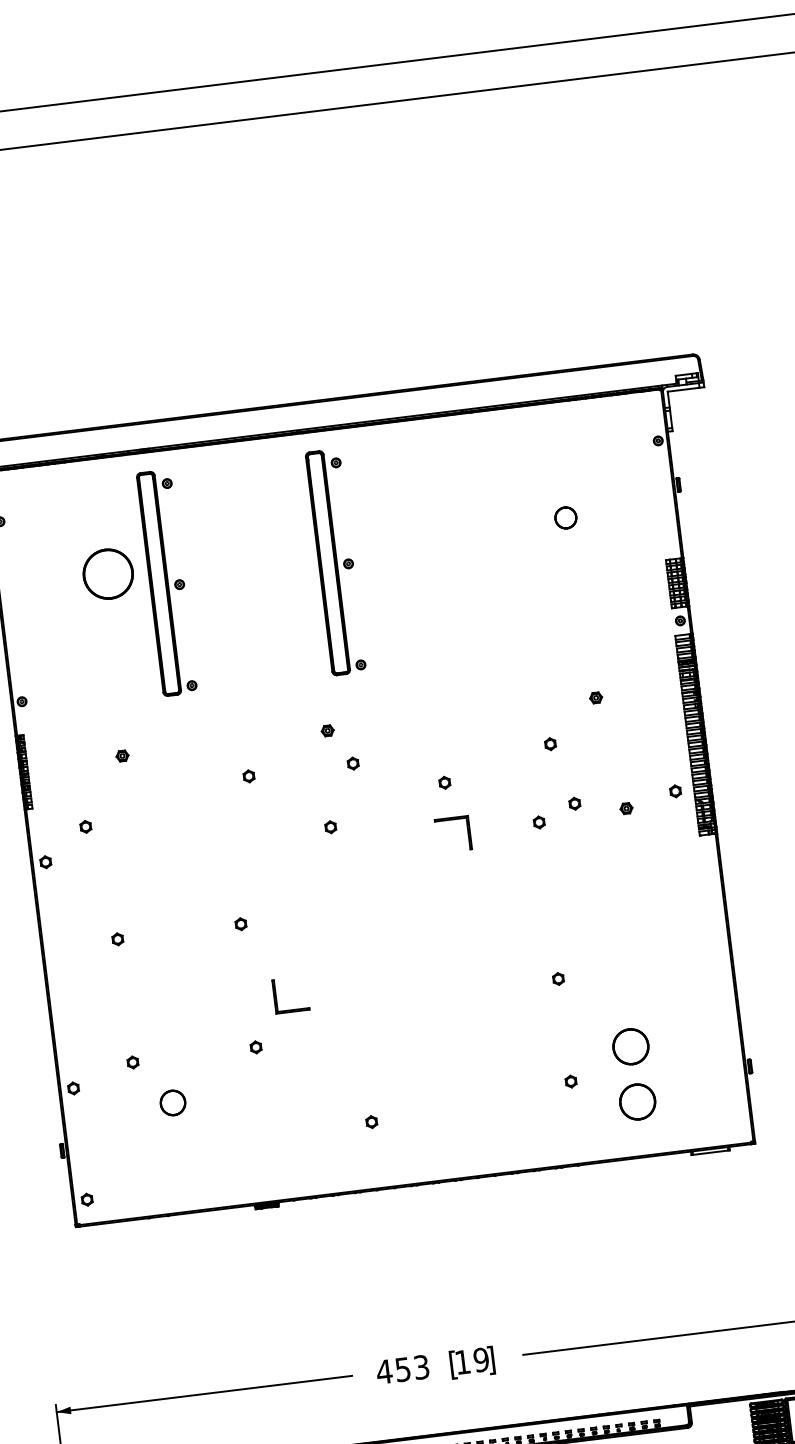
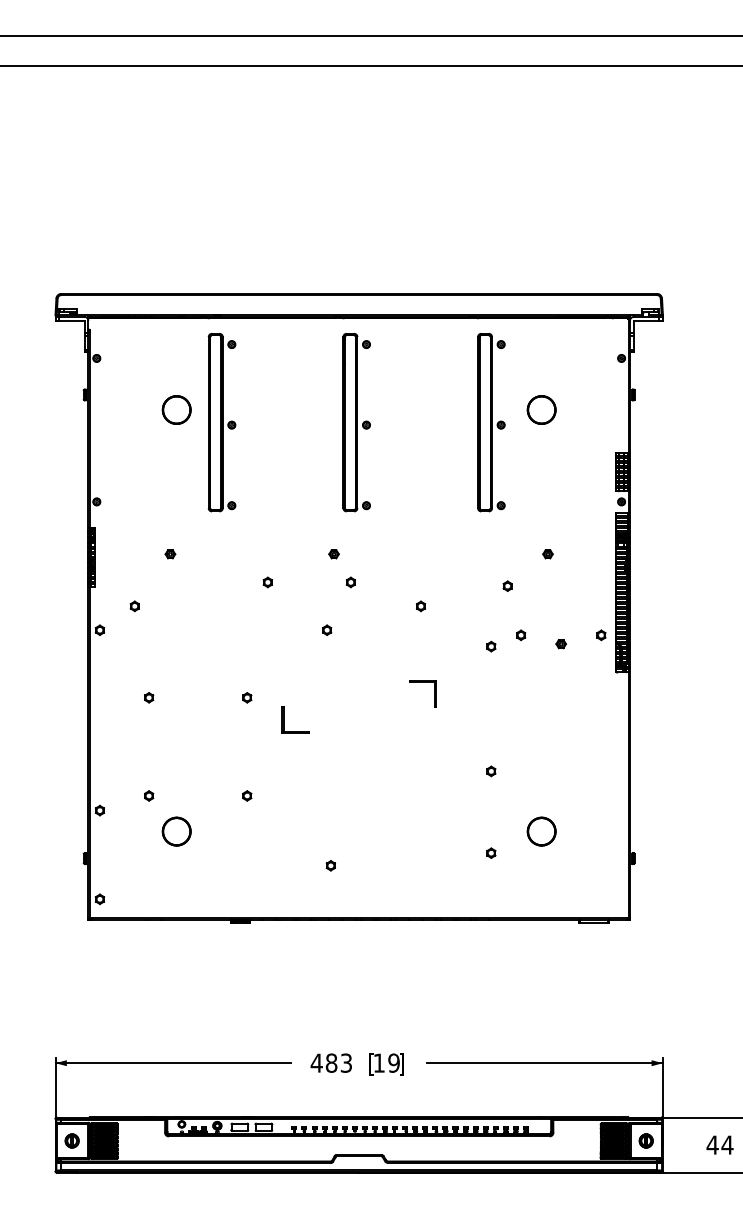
part: (565, 517) -> (541, 409), size x1.67
part: (504, 541) -> (491, 422), added
part: (107, 573) -> (176, 409), size x0.71
part: (451, 820) -> (422, 682), moved
part: (276, 995) -> (284, 719), moved
part: (637, 1101) -> (541, 875), removed
part: (172, 1102) -> (176, 831), size x1.43
text: (402, 1368) -> (331, 1062), 453 -> 483

